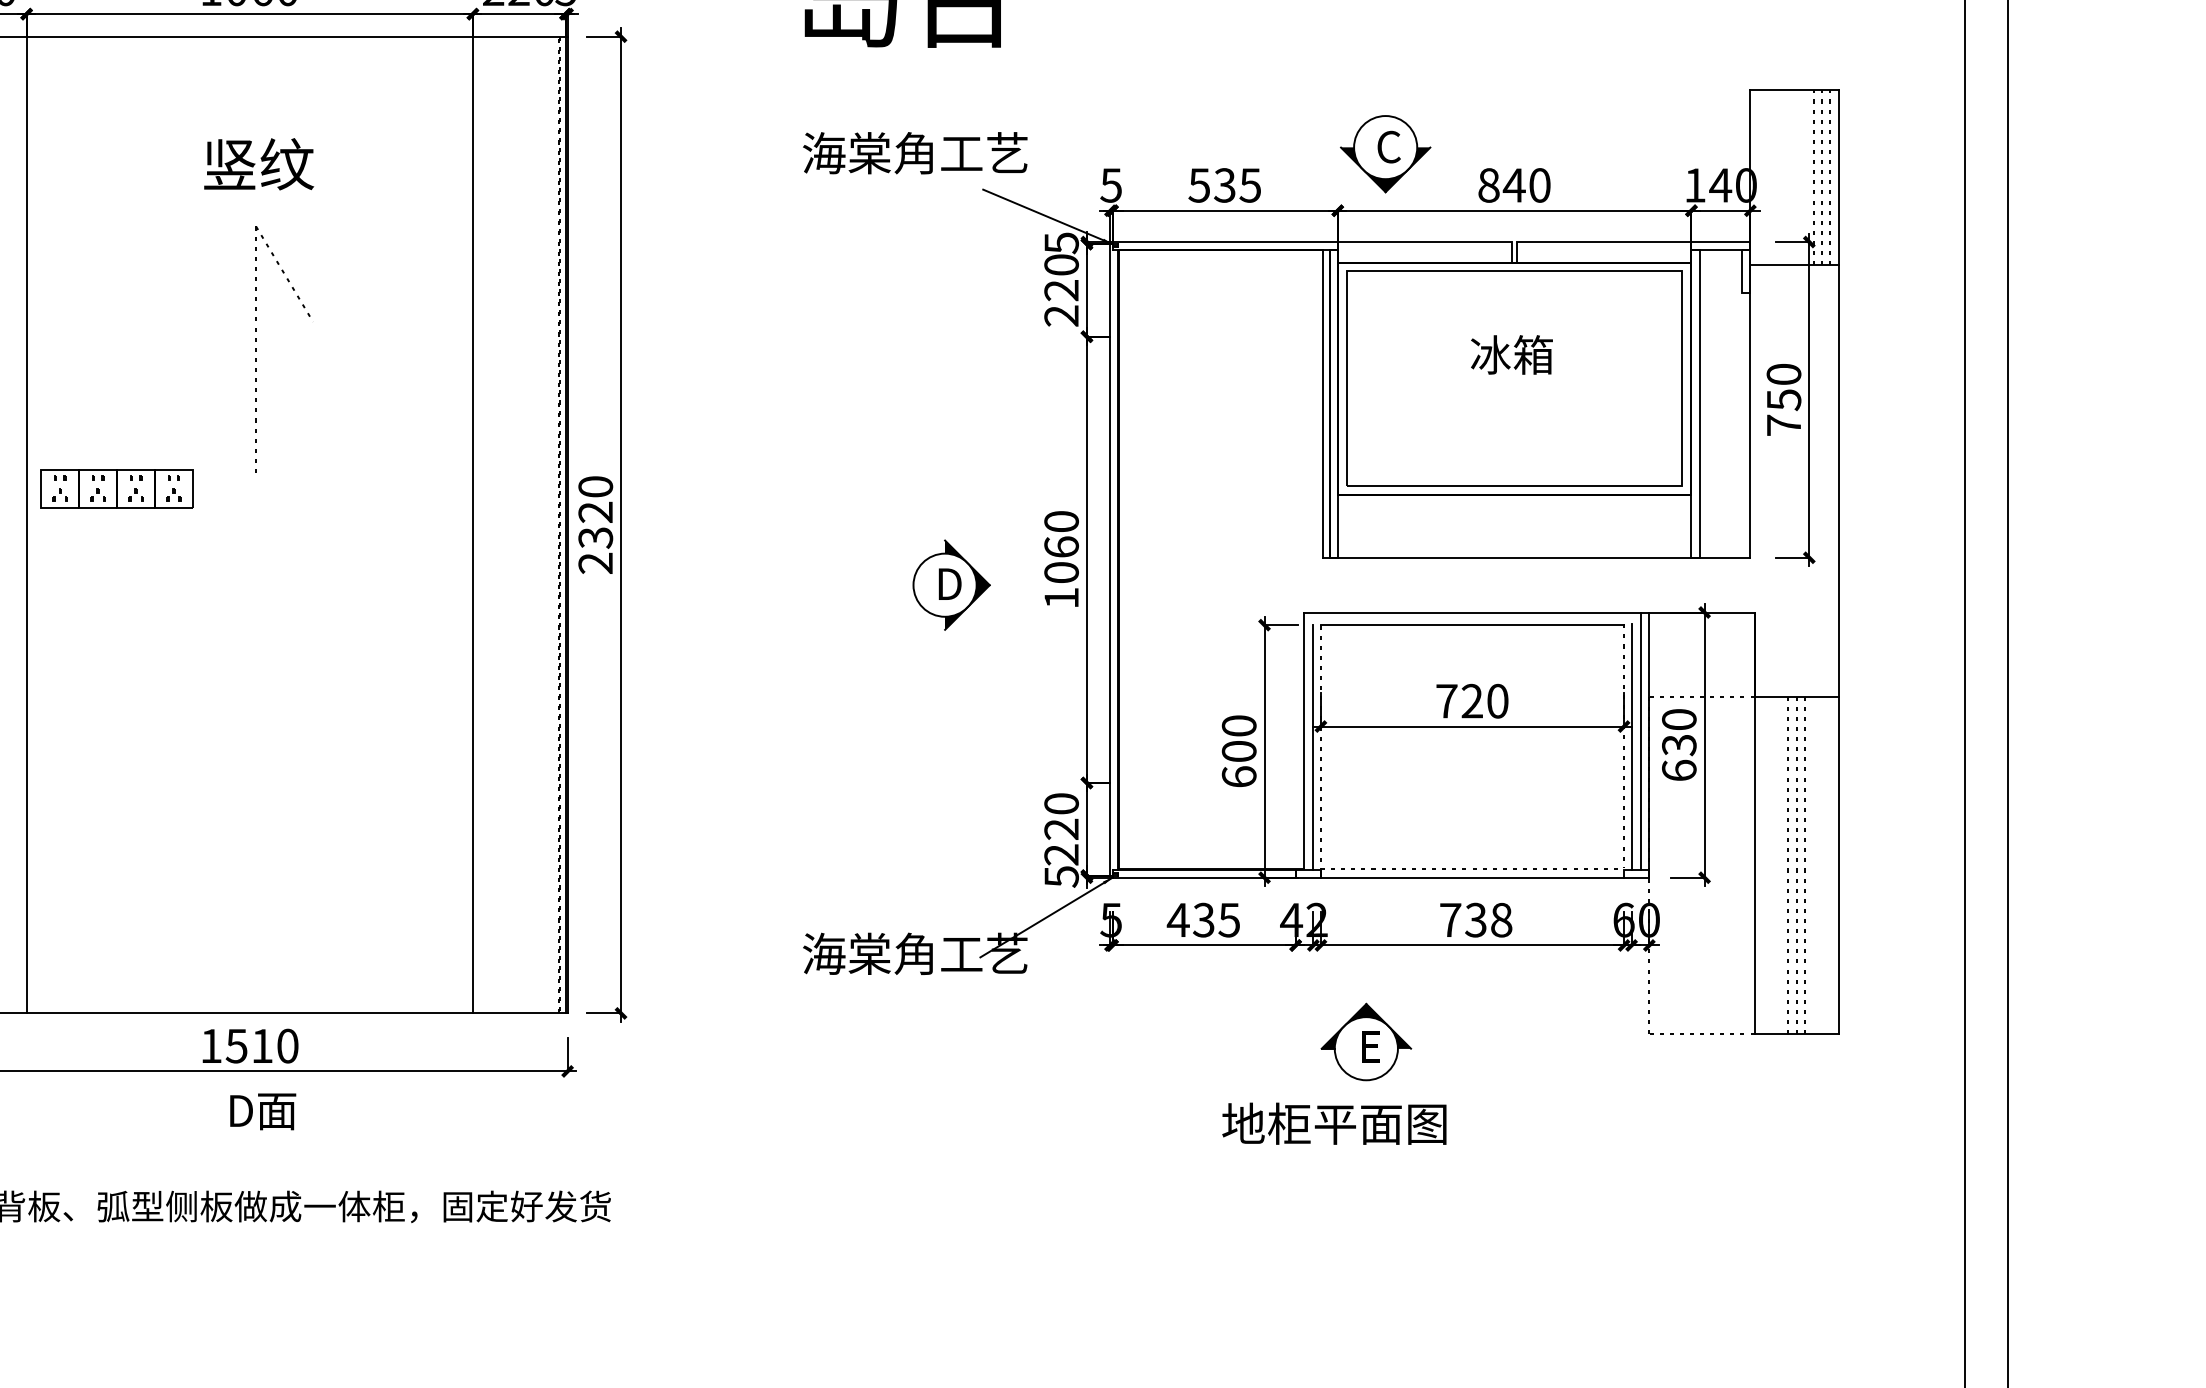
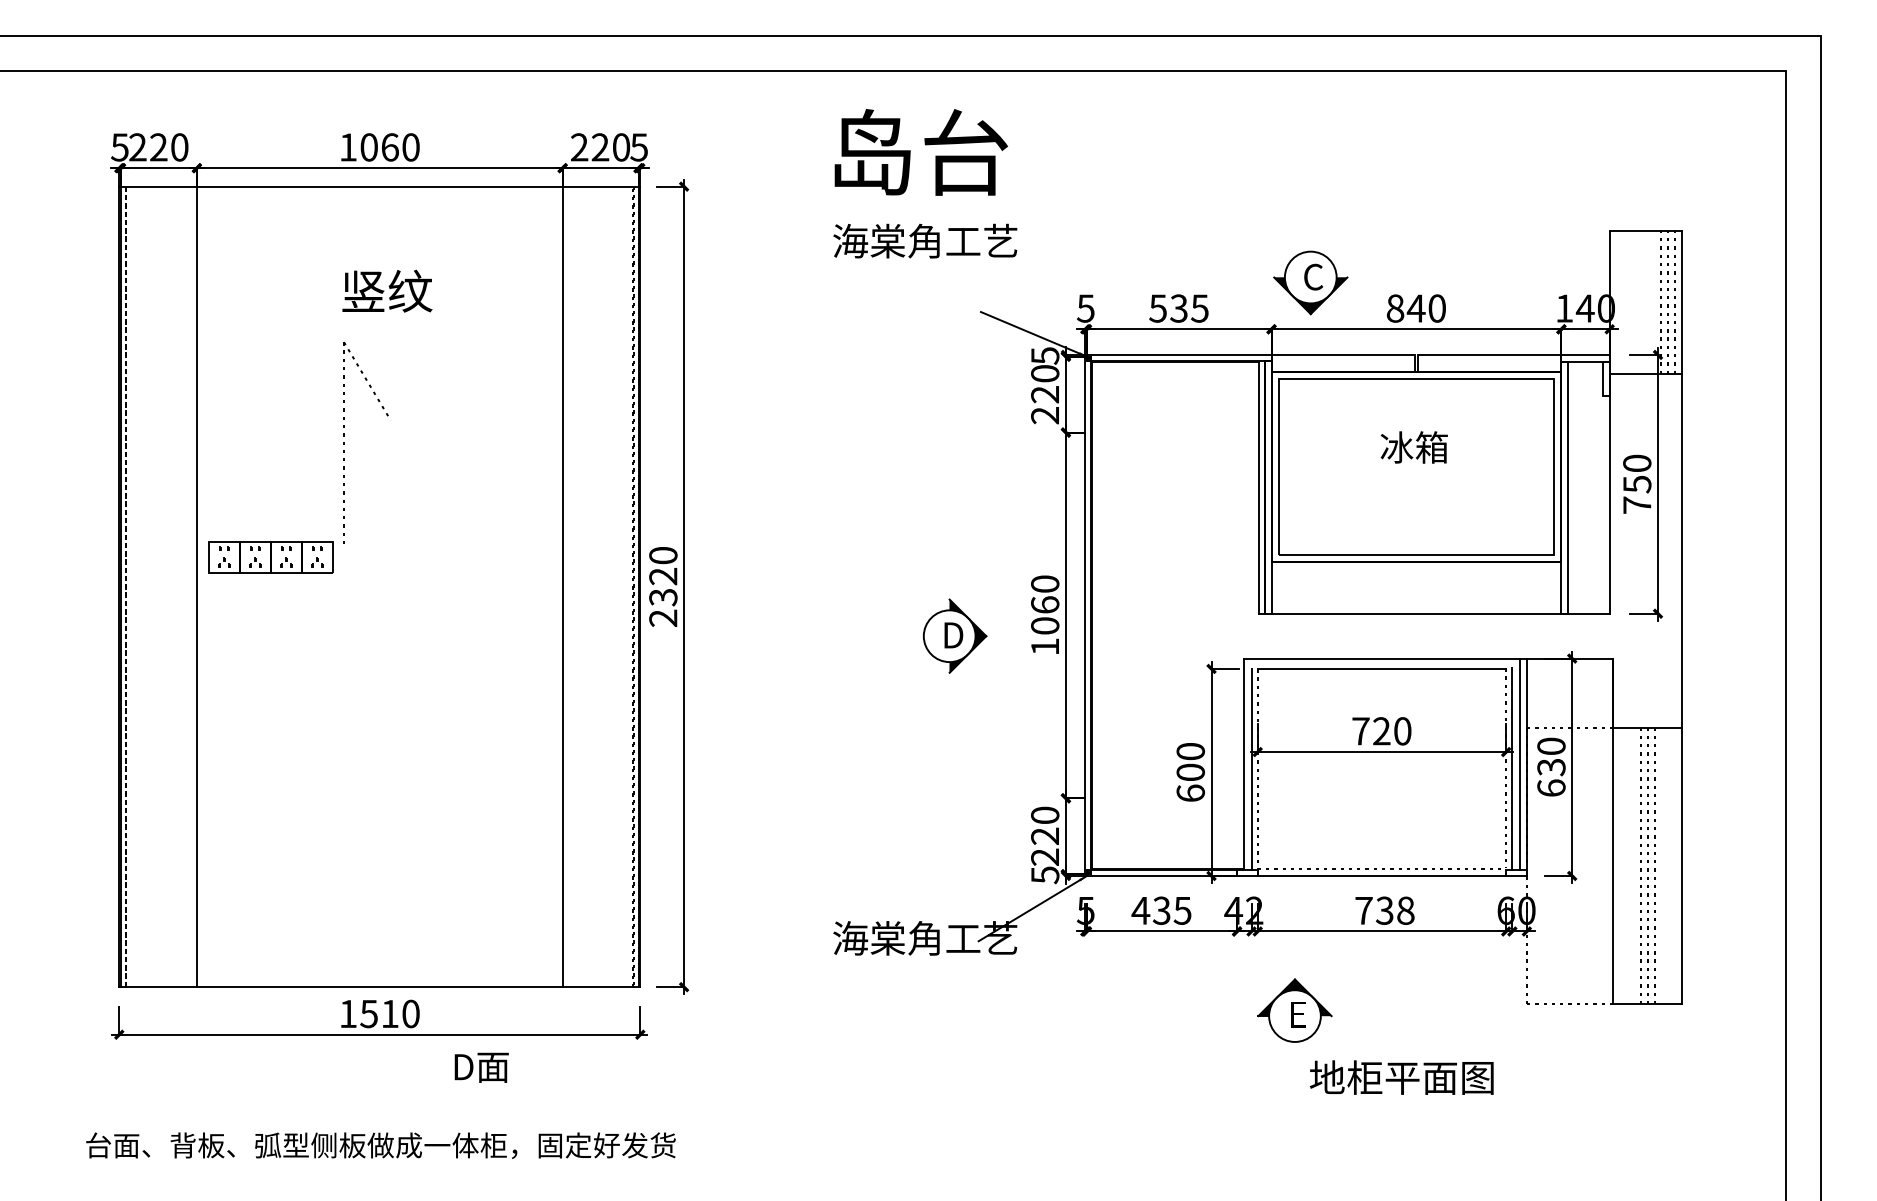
text: (915, 152) -> (925, 240), moved
part: (256, 348) -> (344, 442), moved
text: (262, 1111) -> (481, 1067), moved
text: (1334, 1123) -> (1401, 1077), moved

